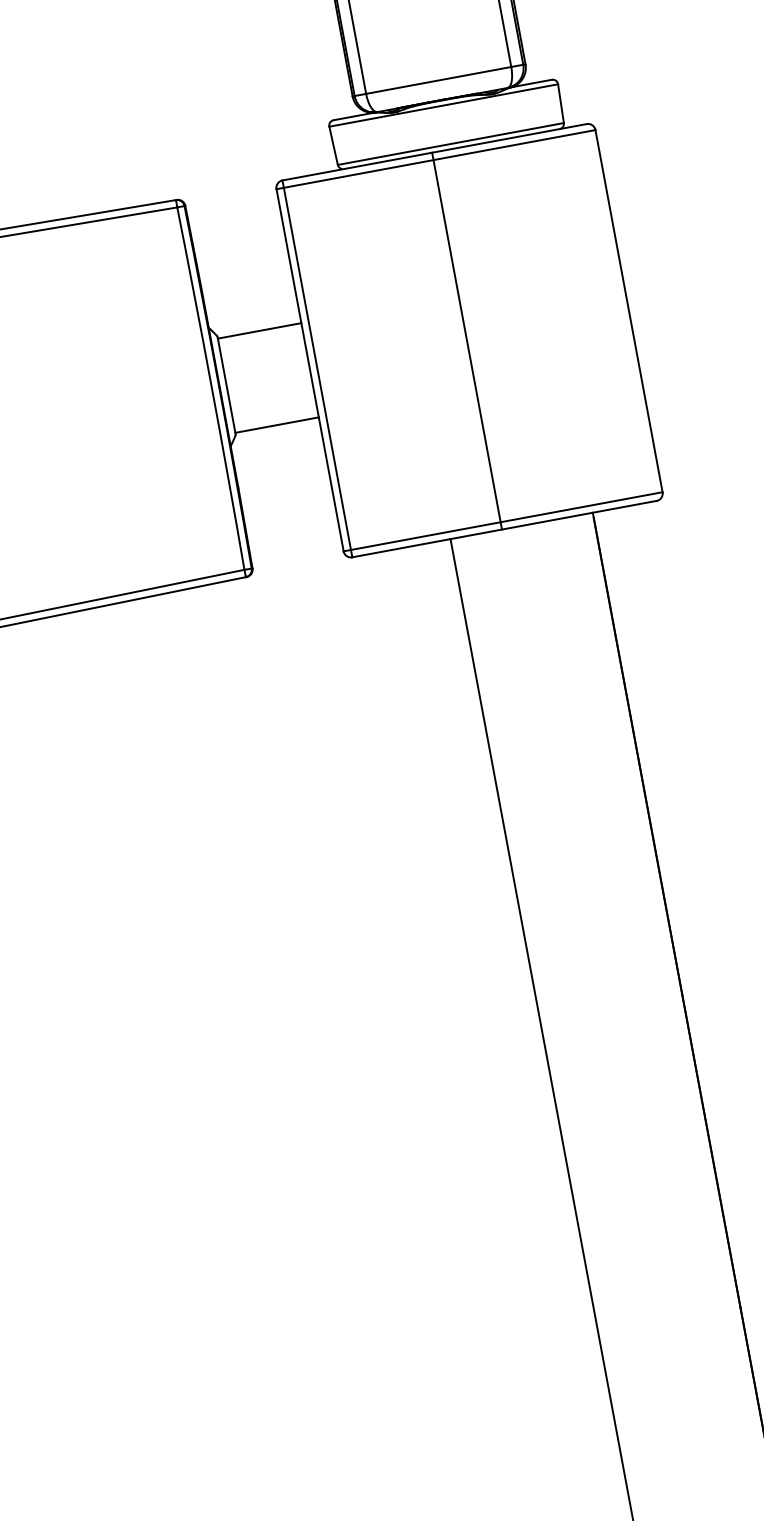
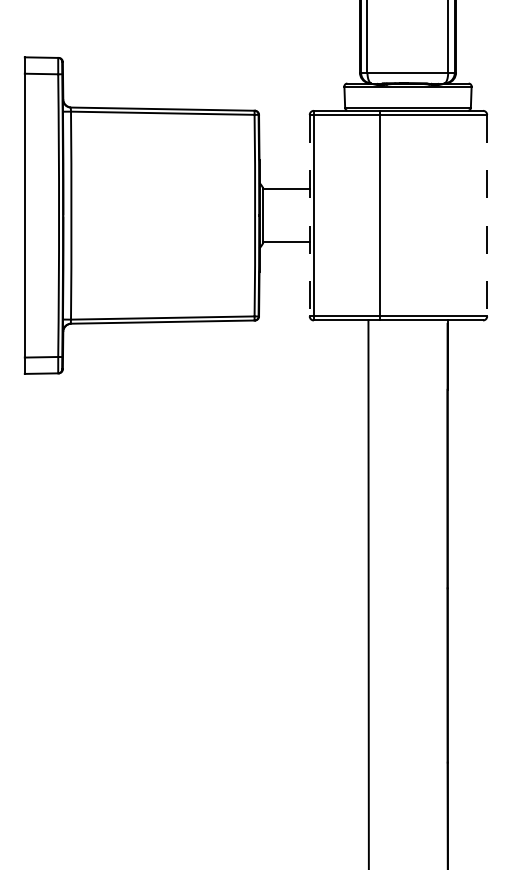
line: (629, 310) -> (487, 215), solid -> dashed
line: (467, 340) -> (380, 215), moved
line: (309, 370) -> (309, 215), solid -> dashed

